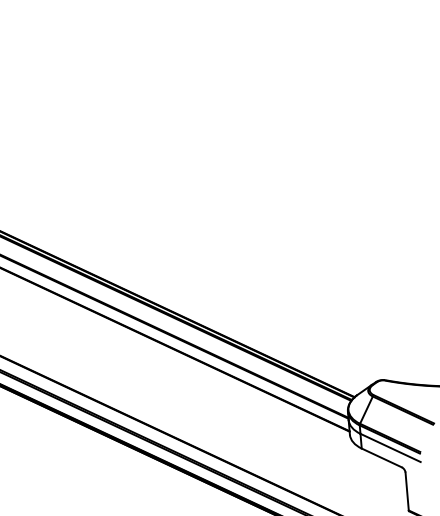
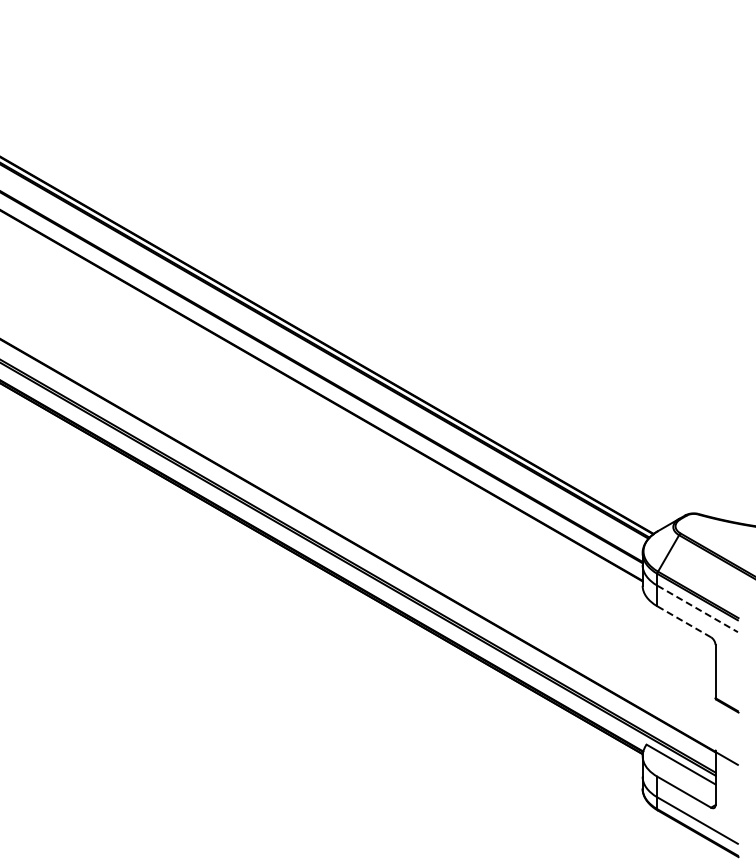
line: (391, 448) -> (698, 609), solid -> dashed
line: (381, 457) -> (684, 621), solid -> dashed

